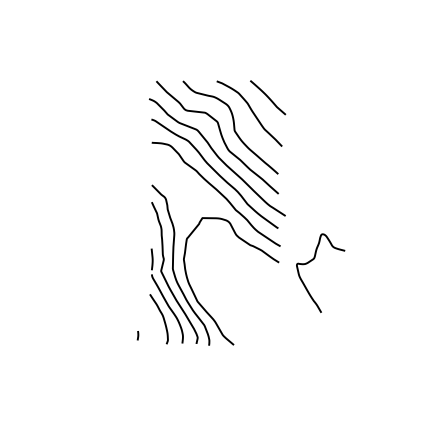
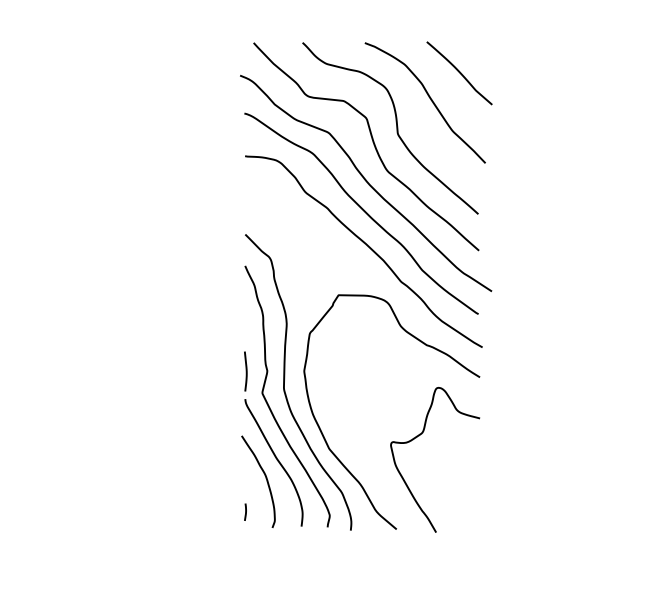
curve: (313, 260) -> (421, 436), moved
curve: (137, 335) -> (244, 511), moved

